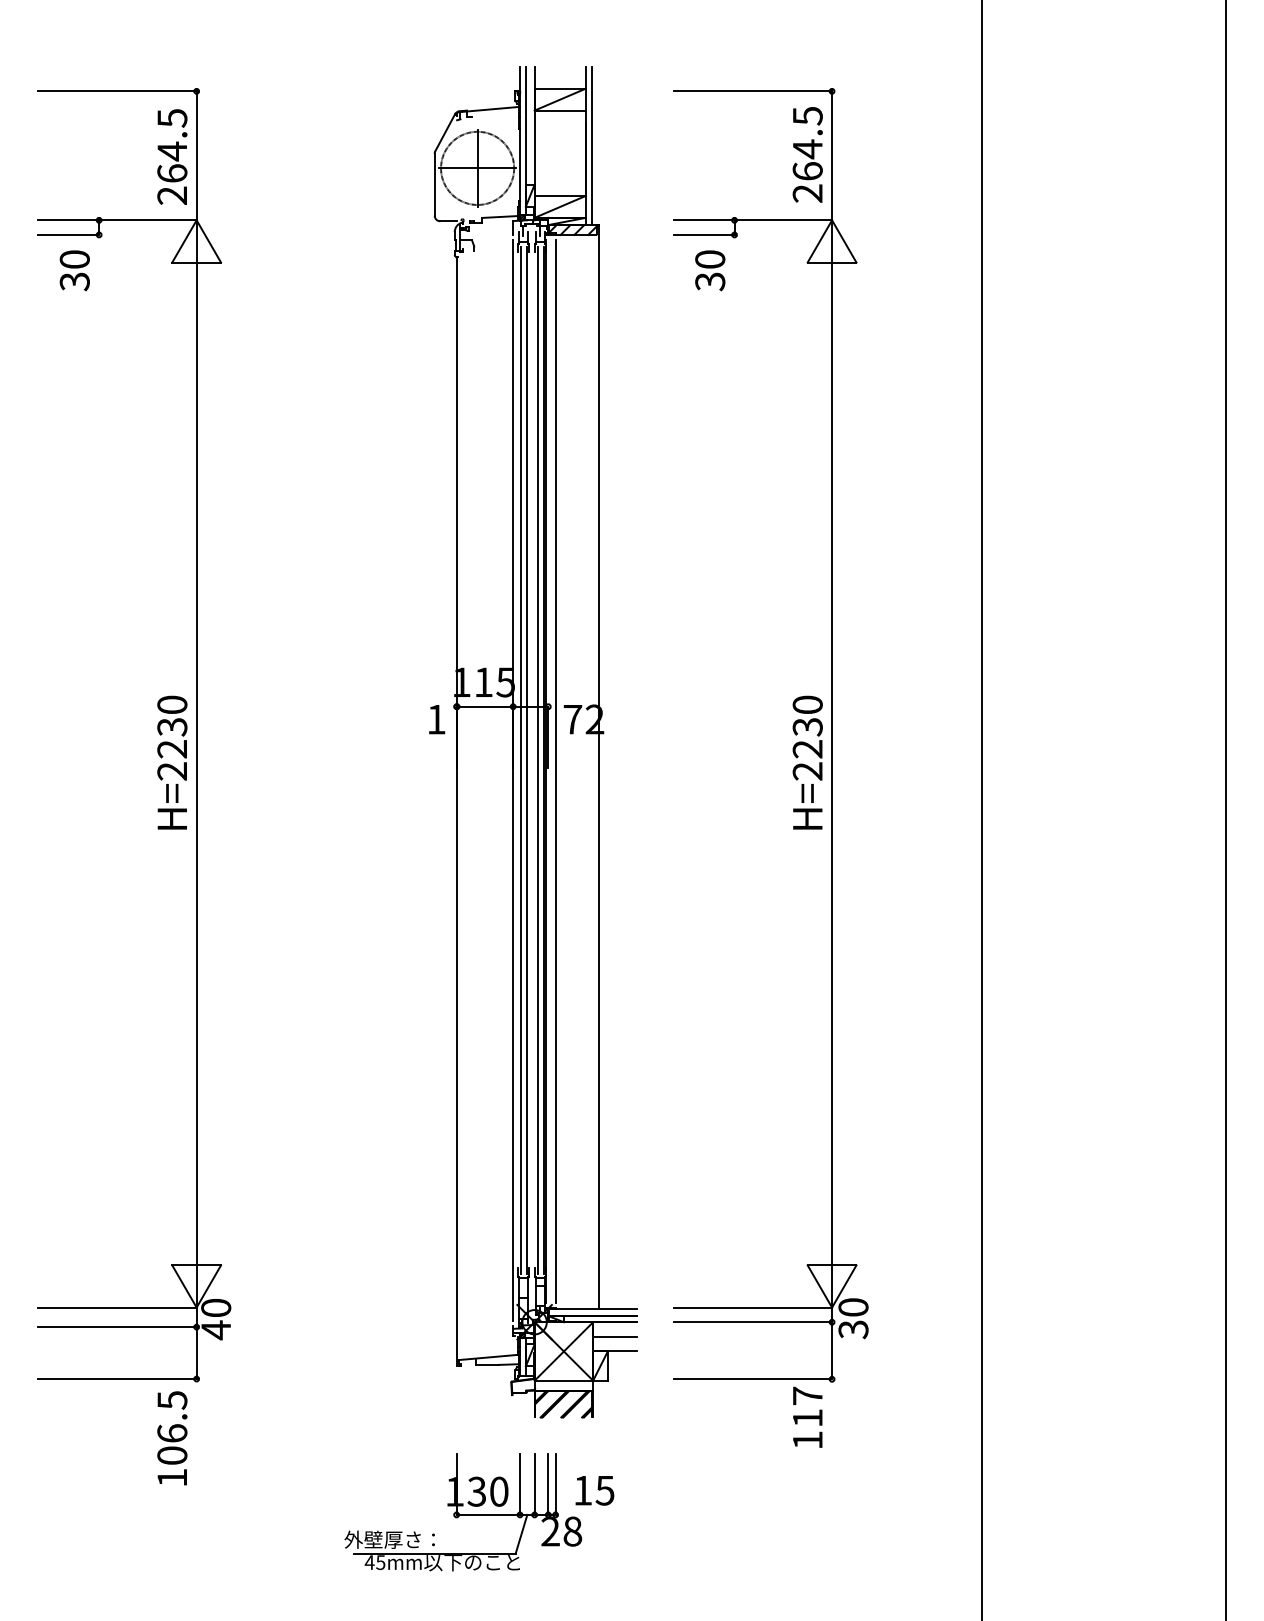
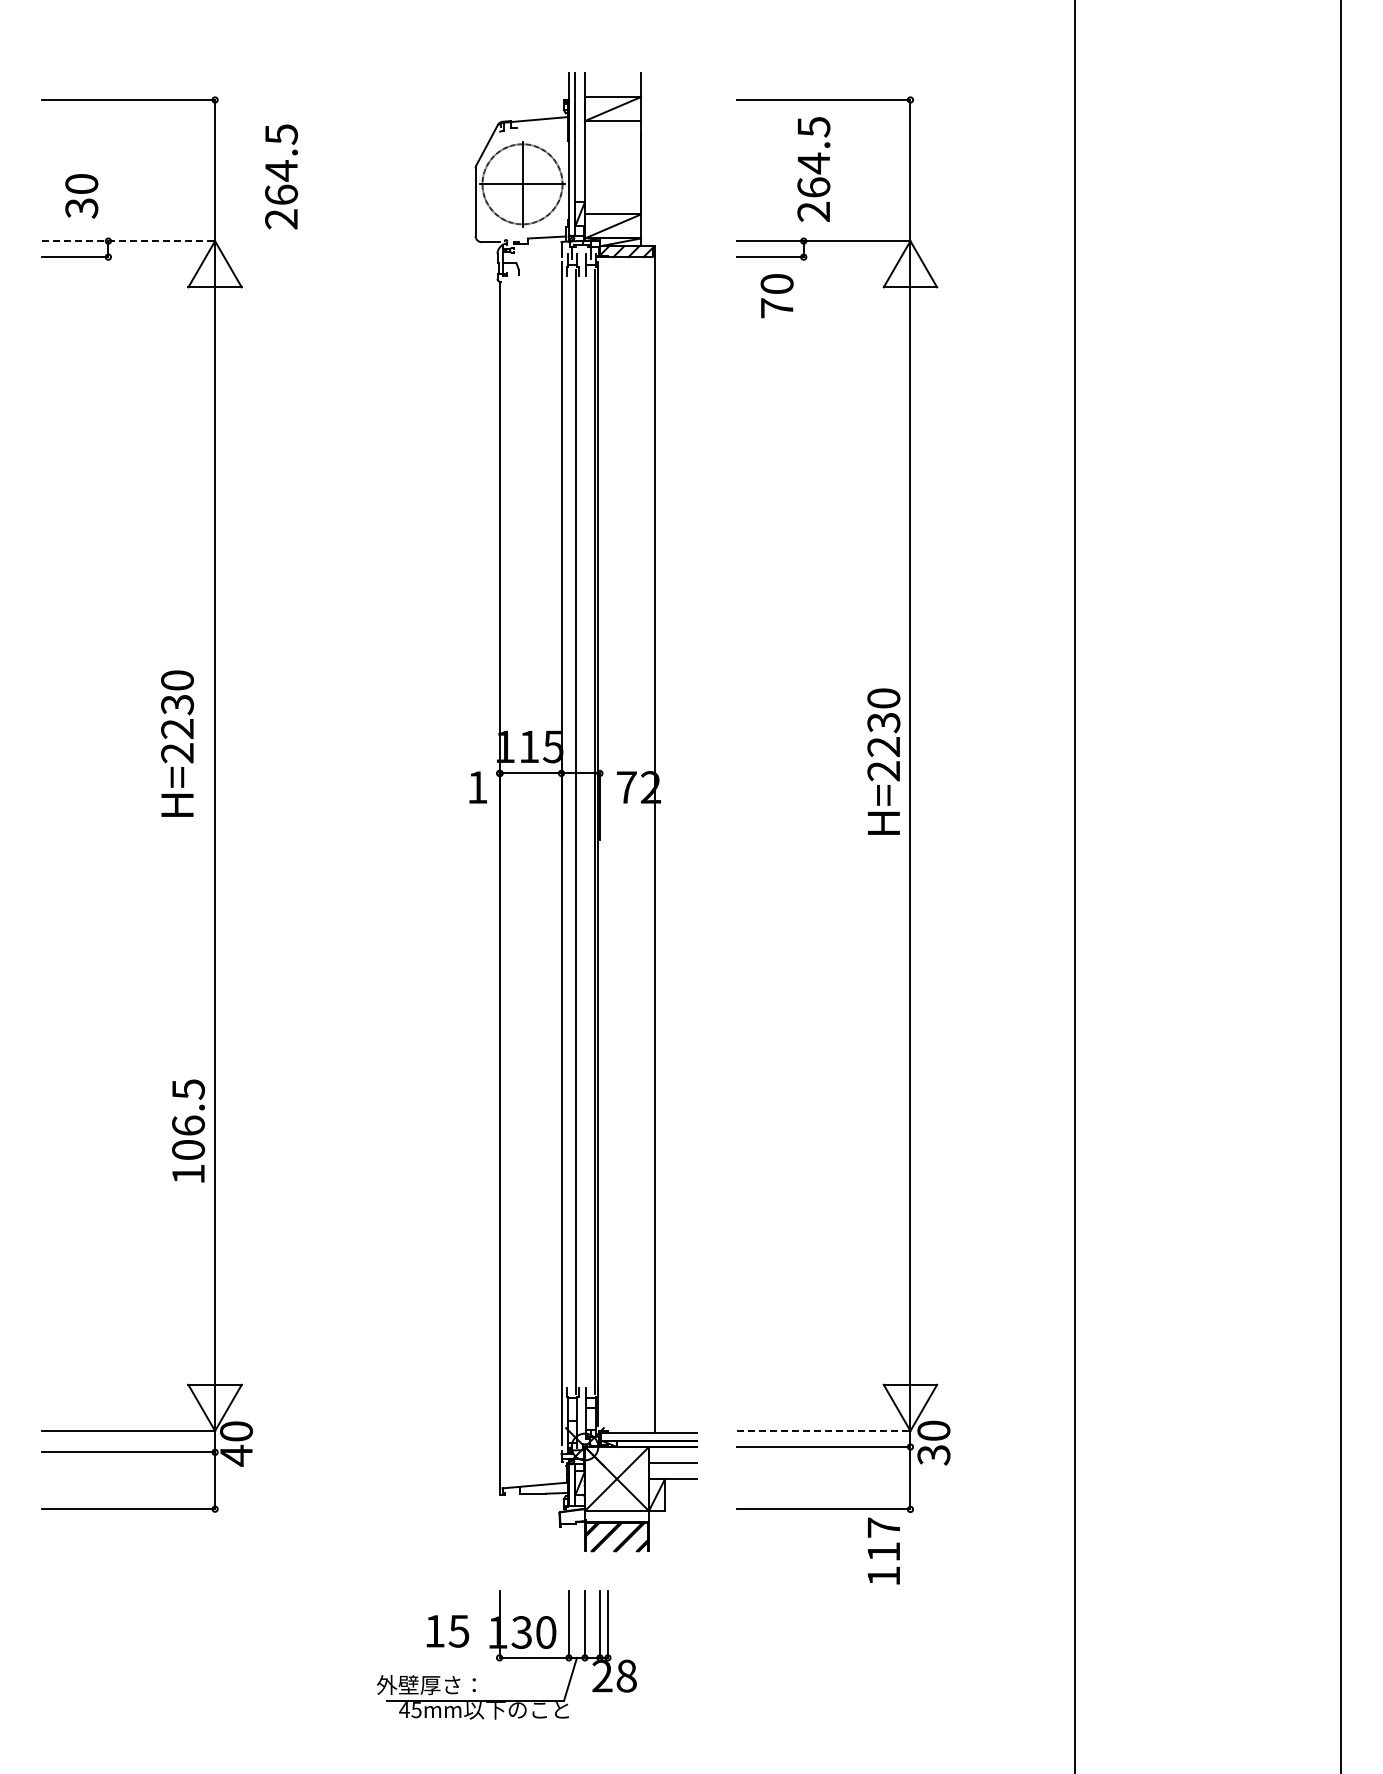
line: (591, 145) -> (647, 159), removed
text: (807, 154) -> (813, 169), moved
text: (172, 156) -> (281, 176), moved
line: (117, 220) -> (128, 241), solid -> dashed
text: (74, 270) -> (81, 196), moved
text: (709, 281) -> (776, 308), 30 -> 70
line: (520, 759) -> (569, 831), removed
line: (537, 759) -> (588, 831), removed
text: (172, 762) -> (177, 743), moved
text: (807, 762) -> (883, 761), moved
line: (555, 770) -> (607, 843), removed
line: (752, 1308) -> (823, 1431), solid -> dashed
text: (172, 1437) -> (188, 1130), moved
text: (594, 1490) -> (447, 1631), moved

